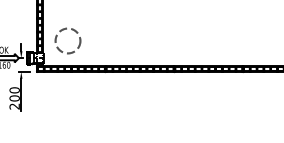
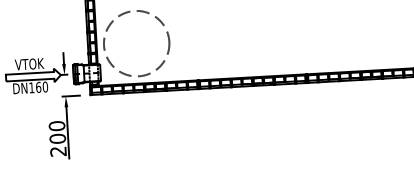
circle: (67, 40) -> (135, 42), size x1.67

